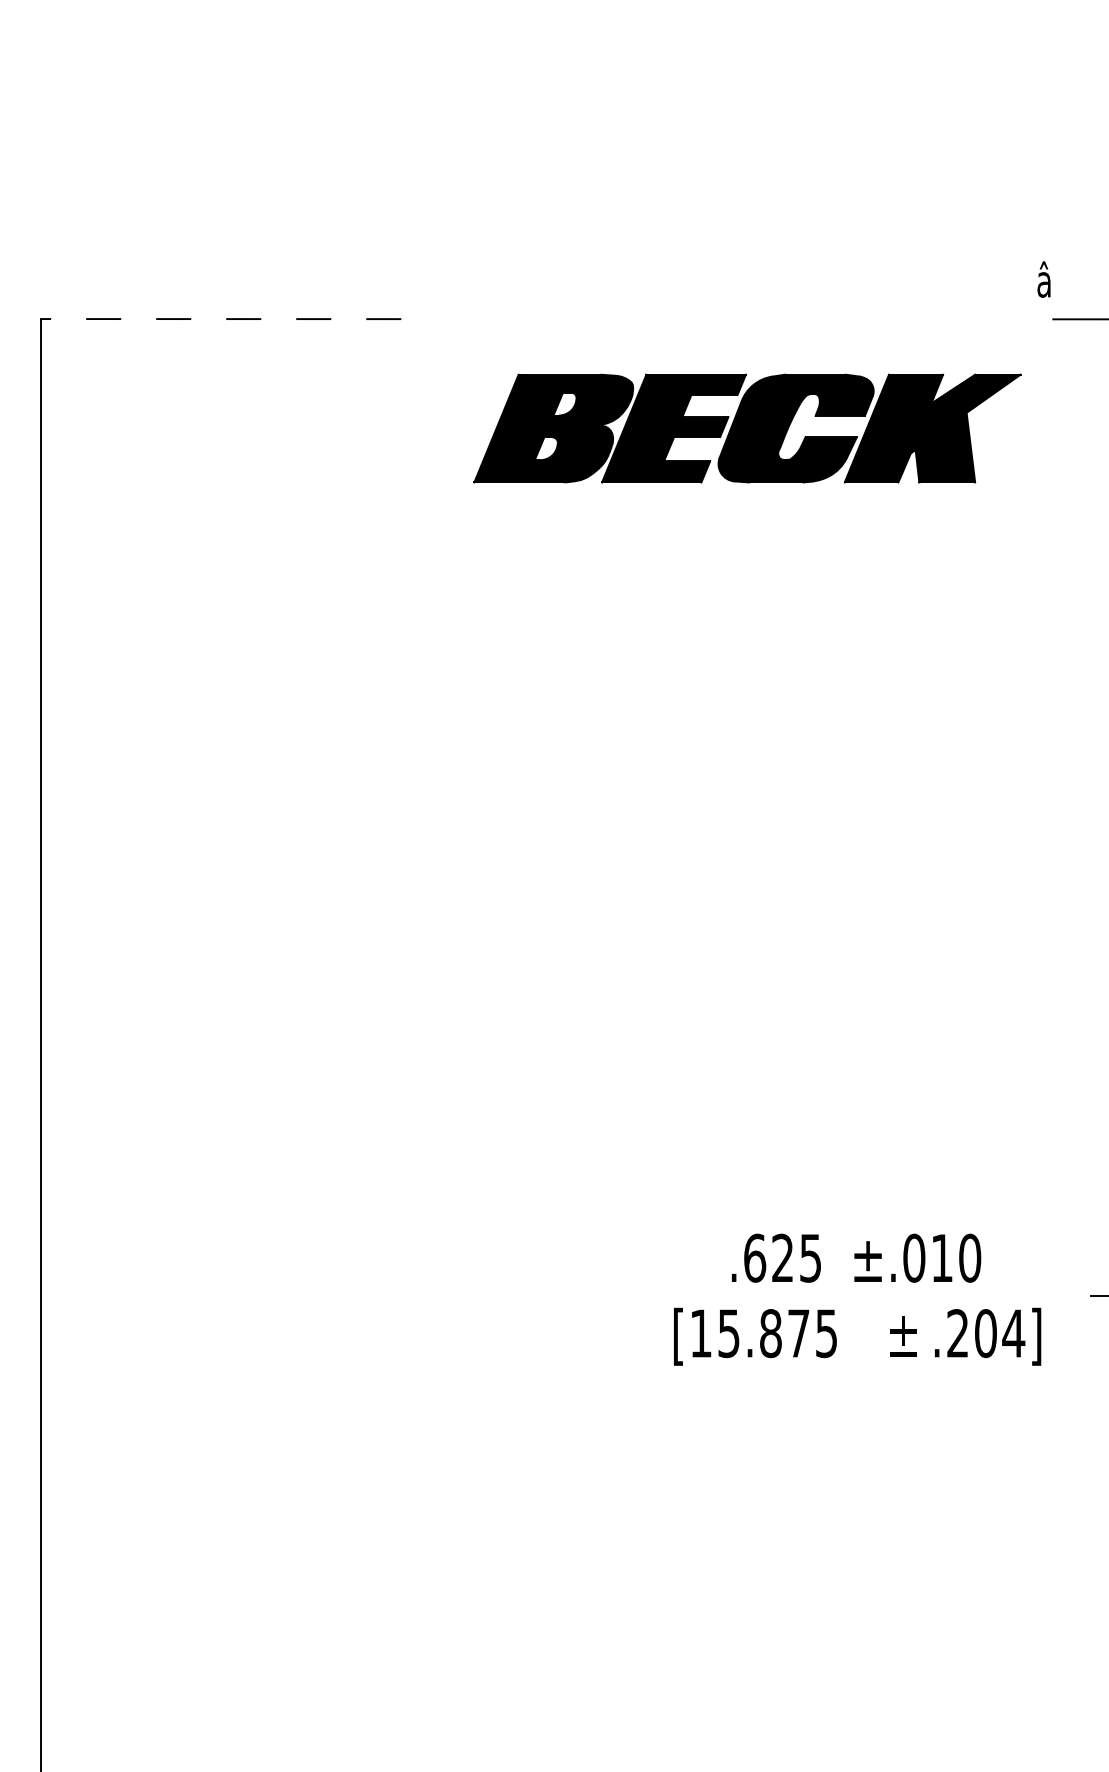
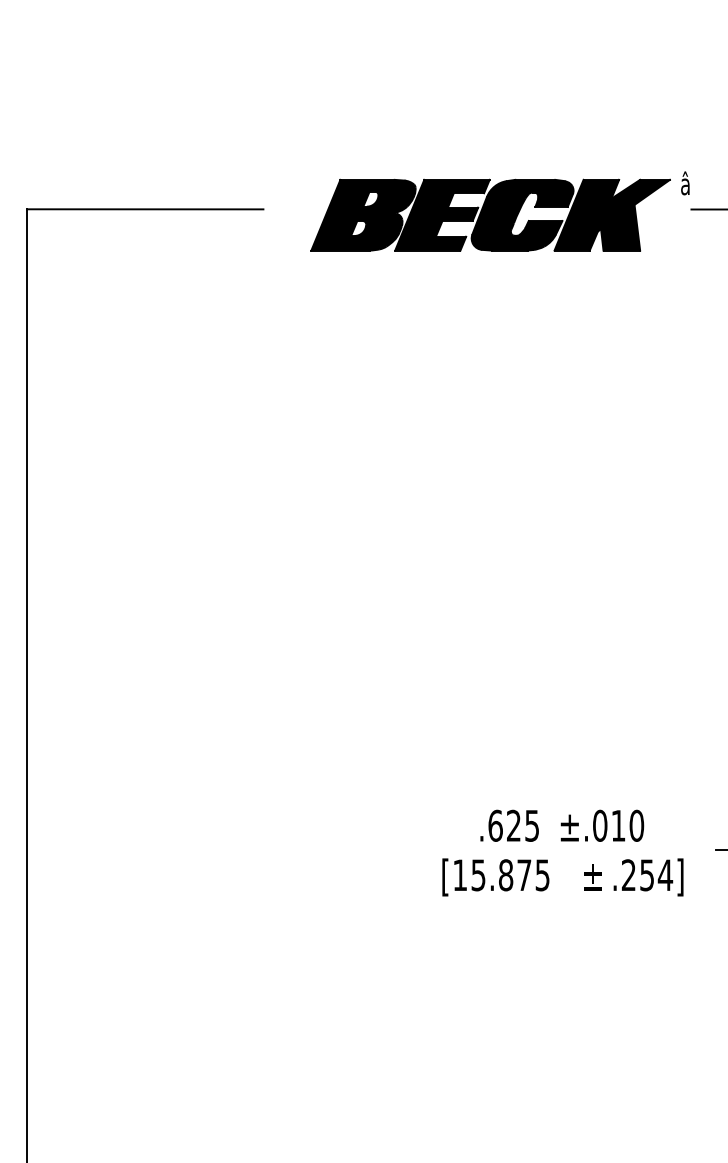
line: (220, 319) -> (144, 209), dashed -> solid
part: (747, 427) -> (490, 214), moved
text: (986, 1333) -> (647, 875), .204] -> .254]

